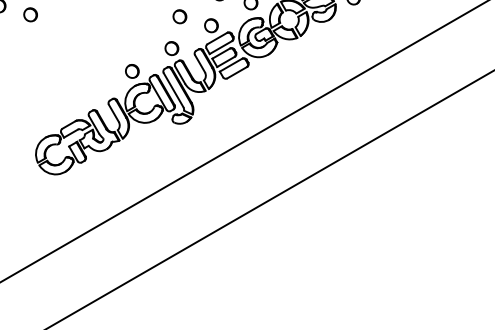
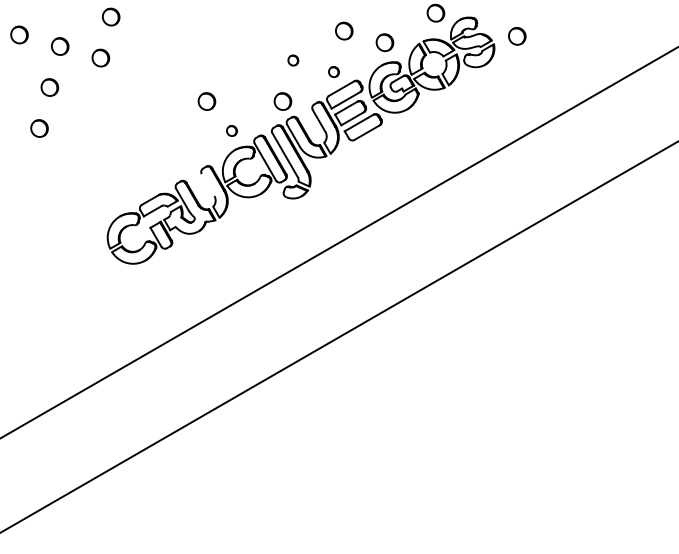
part: (180, 16) -> (293, 60), size x0.6
part: (211, 25) -> (333, 71), size x0.6
part: (112, 48) -> (206, 101), added
part: (131, 71) -> (231, 130), size x0.6
line: (113, 113) -> (207, 185), removed

